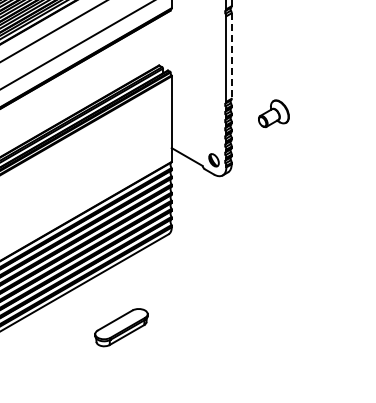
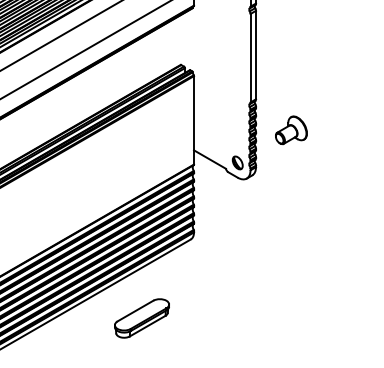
line: (231, 56) -> (255, 55), dashed -> solid
part: (273, 113) -> (290, 130), moved
part: (121, 327) -> (142, 318), moved

